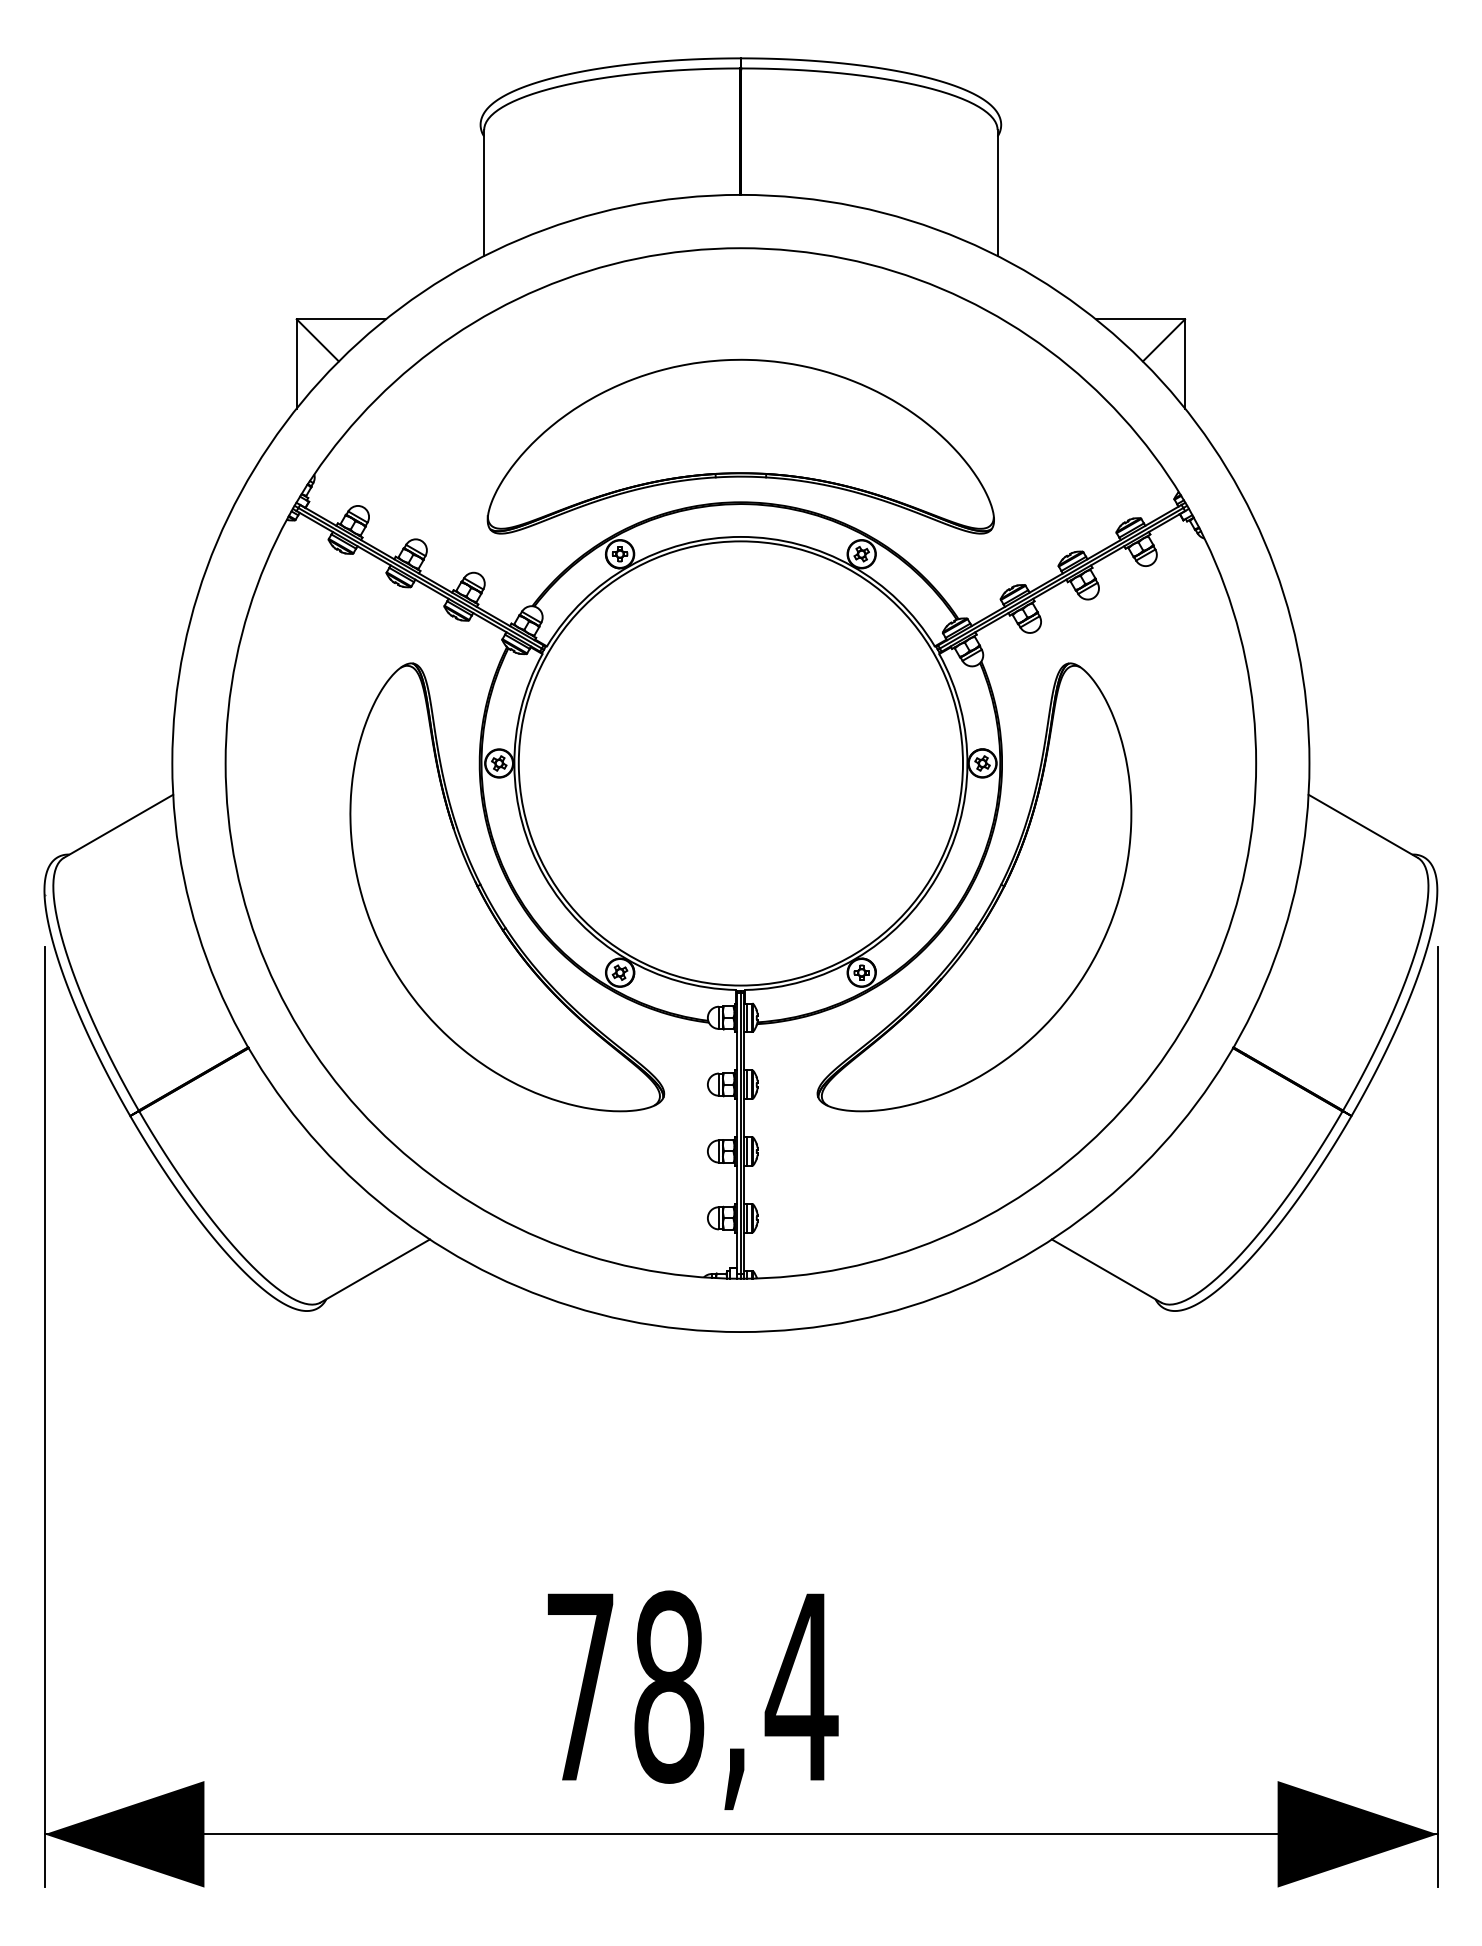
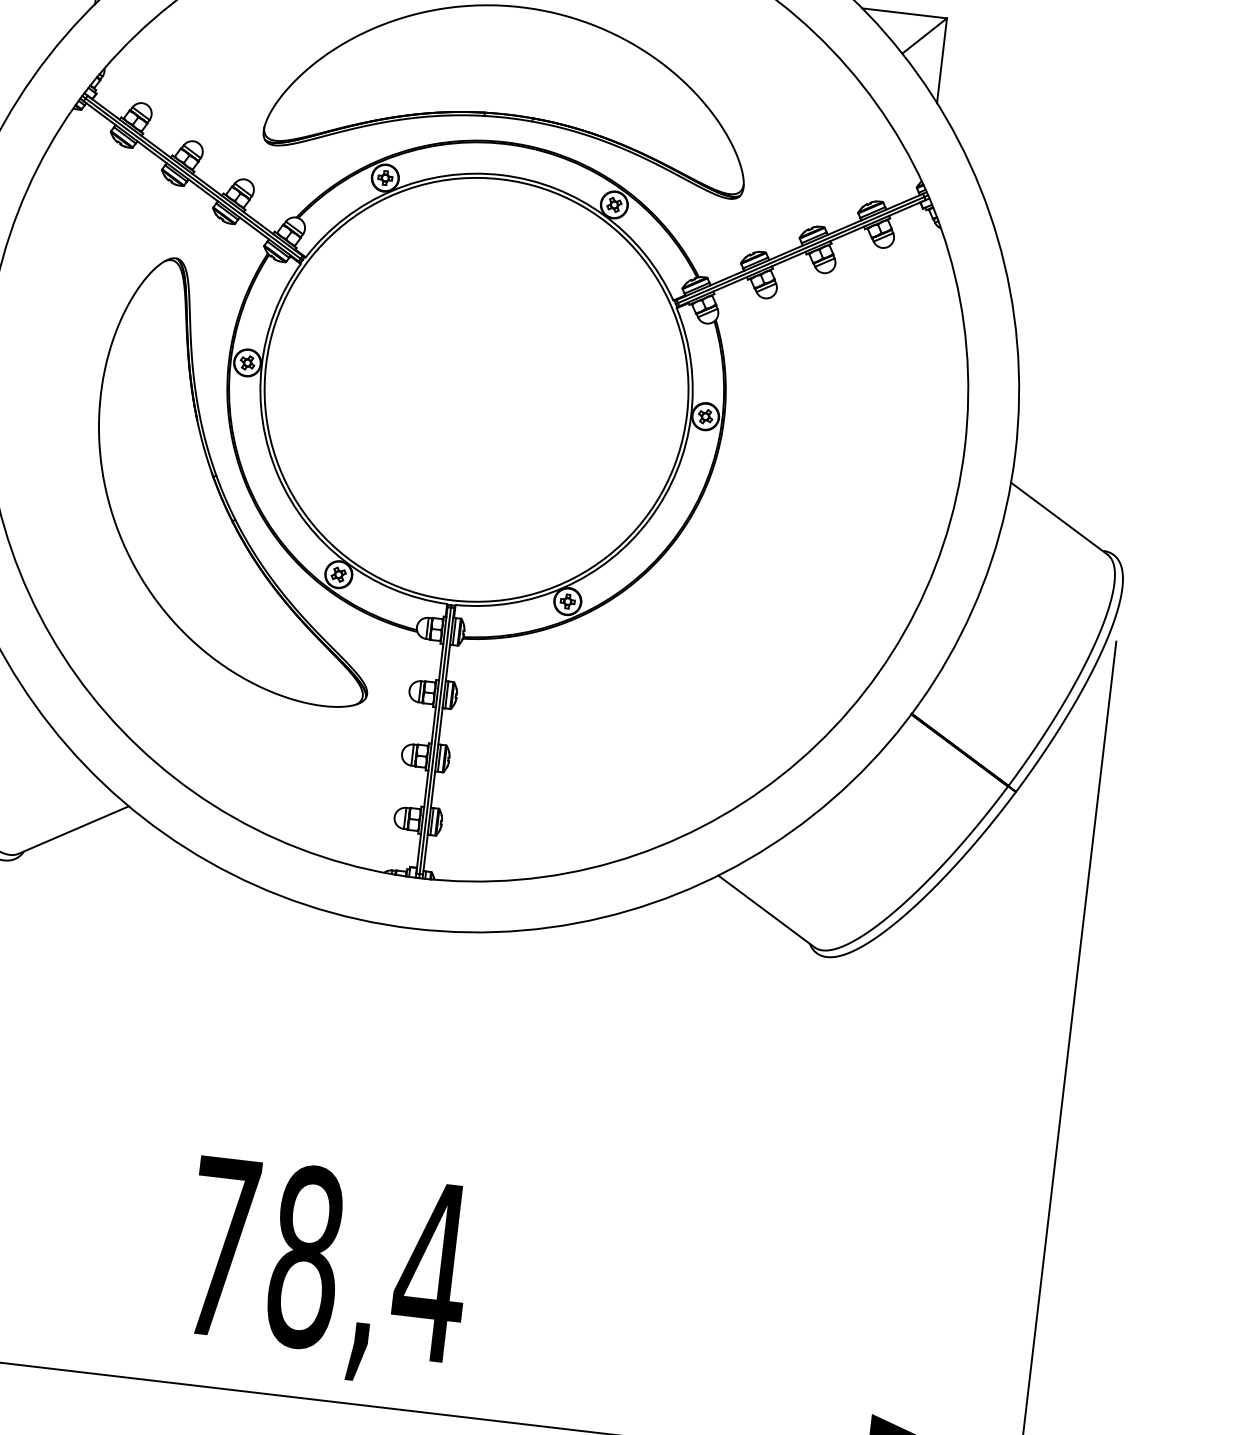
part: (992, 898) -> (699, 545), removed

